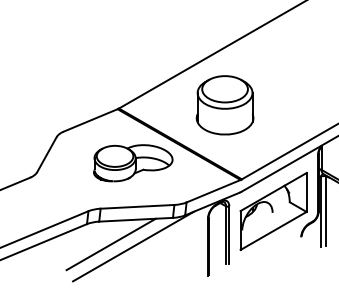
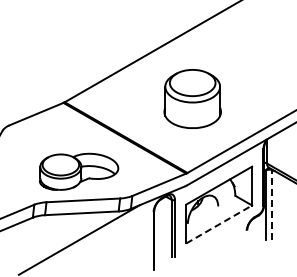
part: (224, 105) -> (192, 99), moved
part: (133, 163) -> (79, 172), moved
line: (326, 211) -> (272, 205), solid -> dashed
line: (274, 230) -> (220, 224), solid -> dashed
line: (110, 244) -> (56, 238), removed

